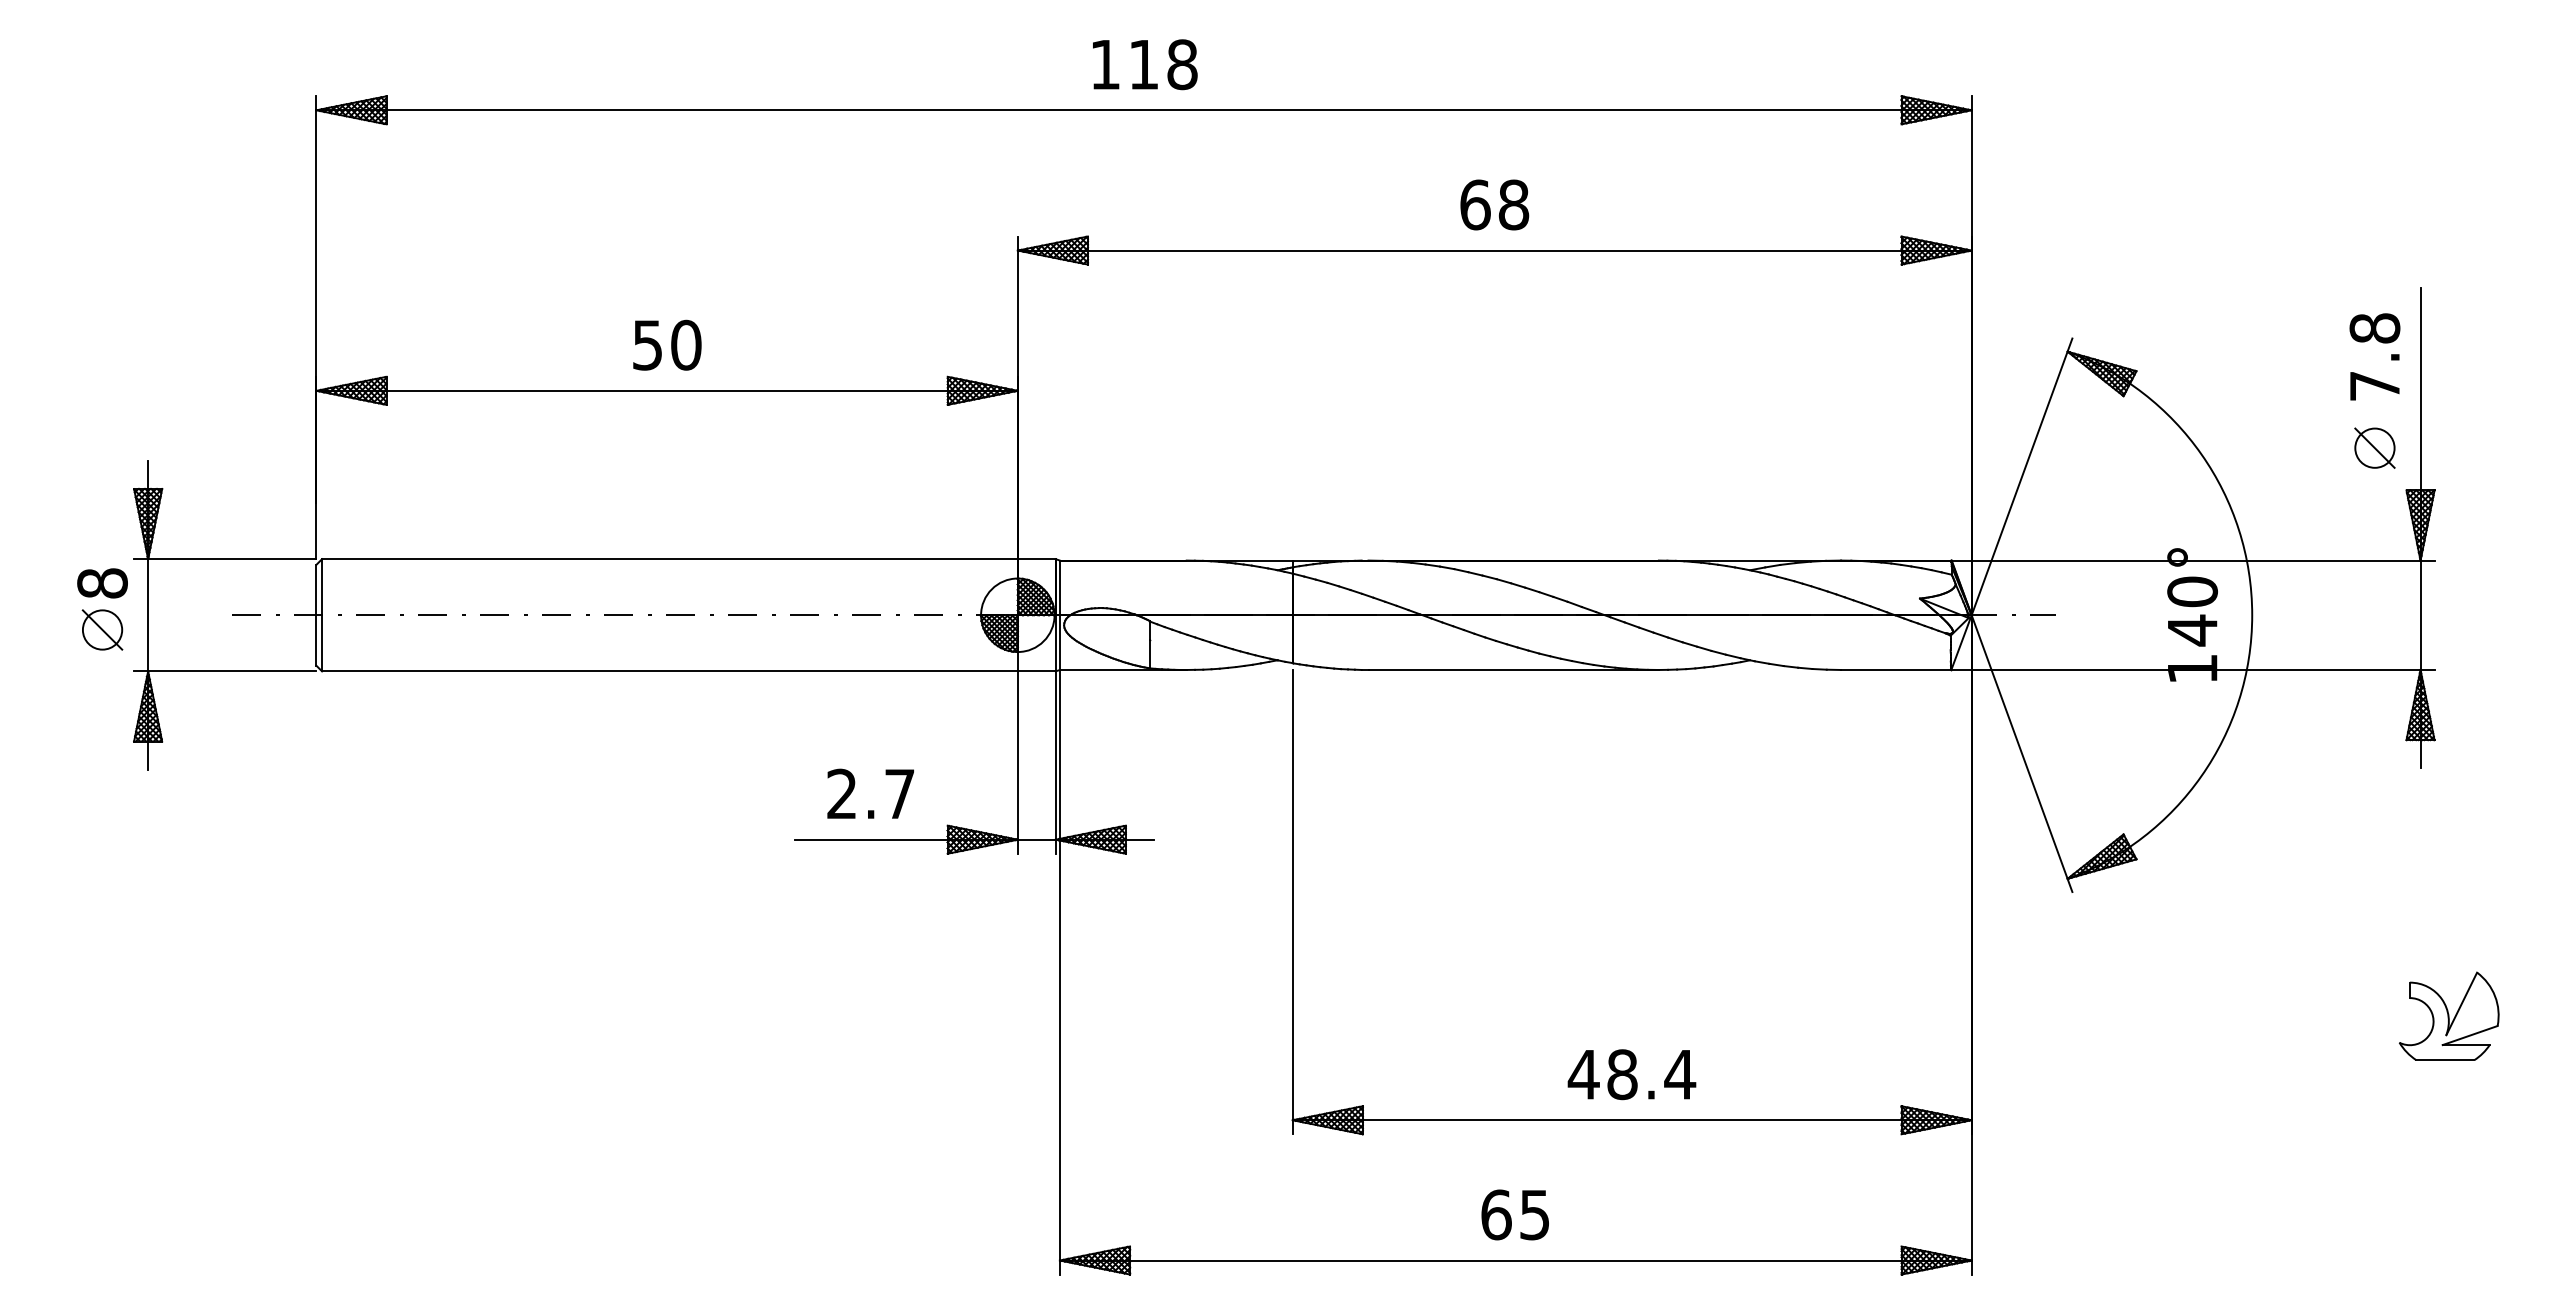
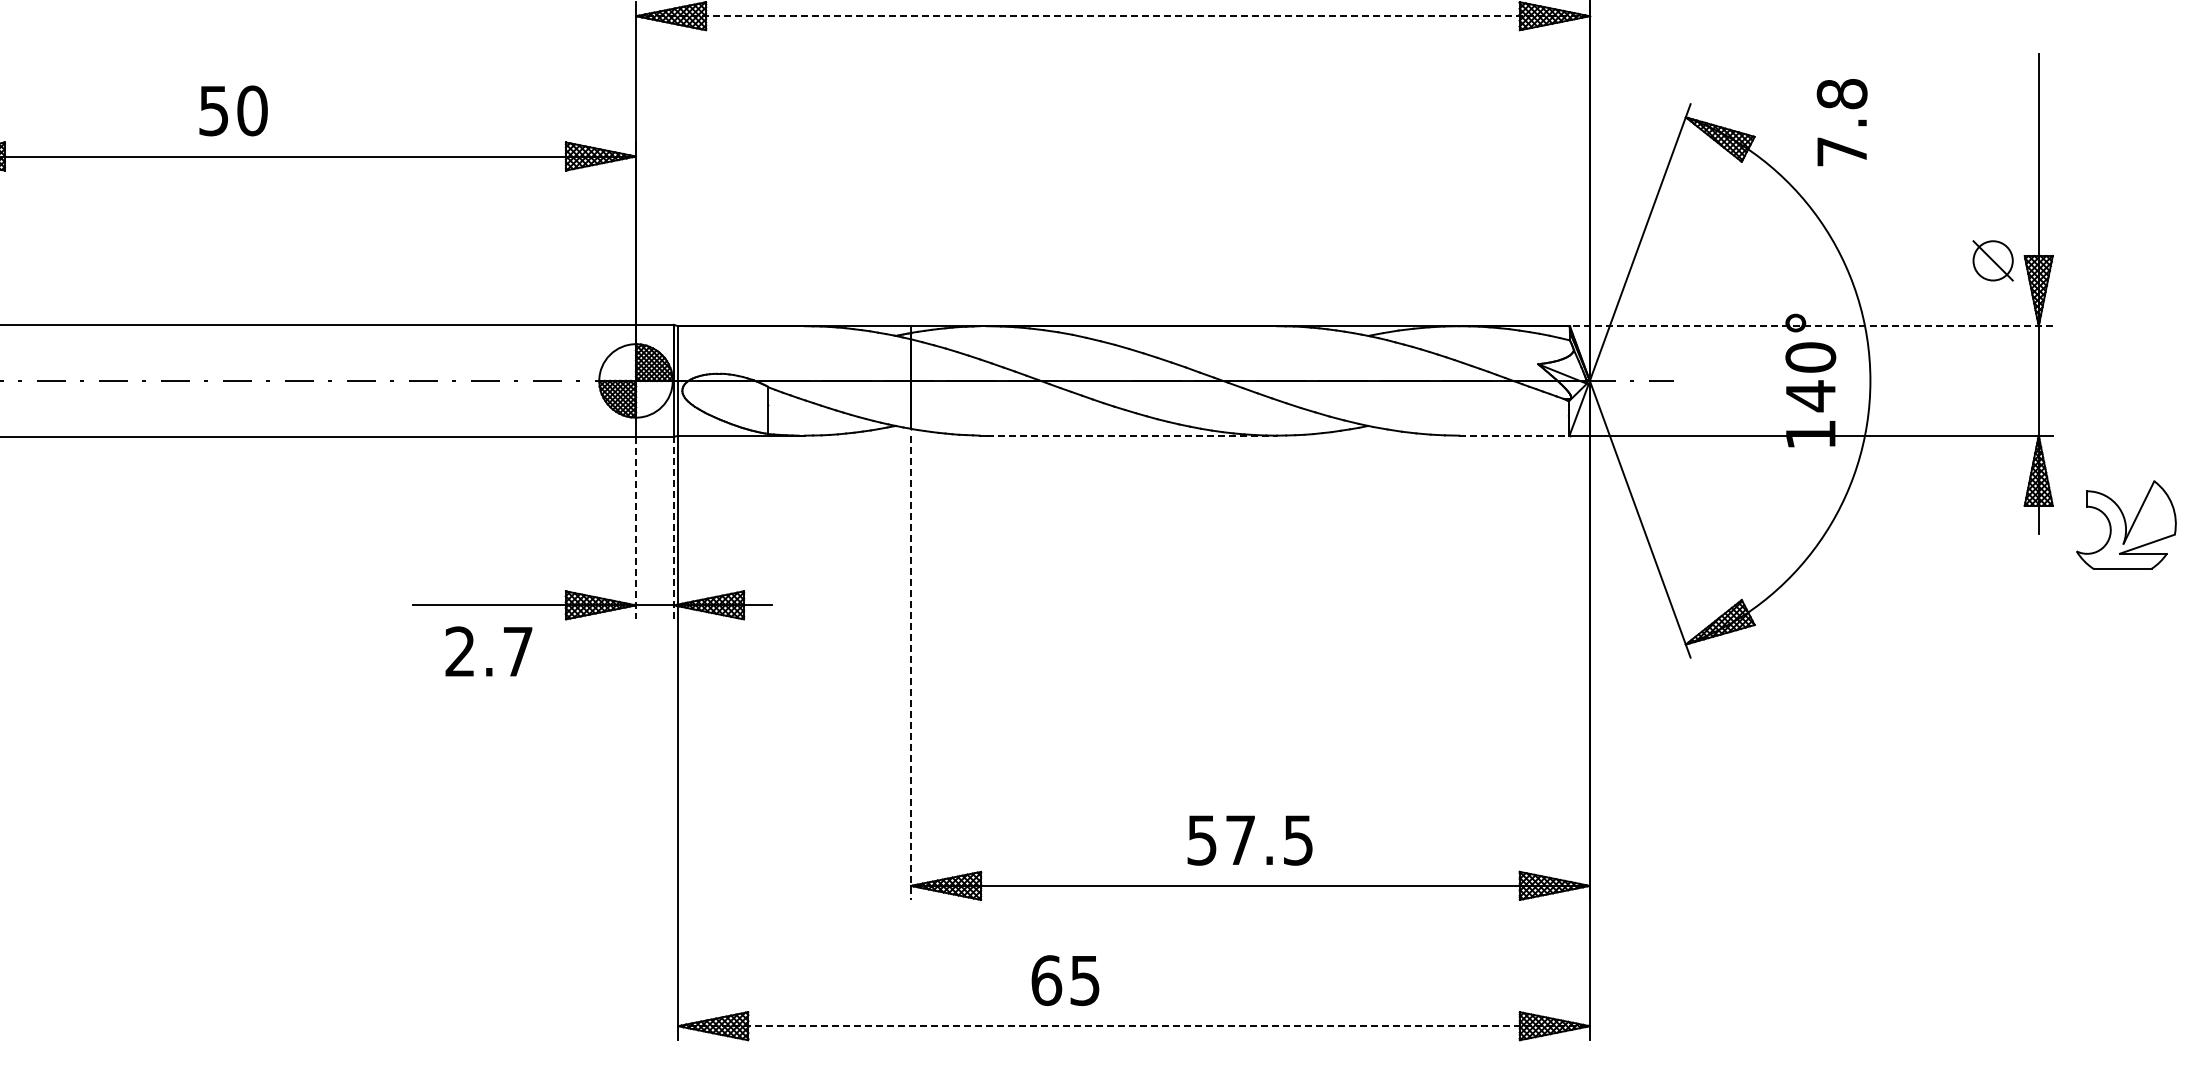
line: (1494, 250) -> (1112, 16), solid -> dashed
text: (667, 344) -> (233, 110), moved
text: (2374, 356) -> (1841, 122), moved
part: (2374, 447) -> (1992, 260), moved
line: (2192, 560) -> (1810, 326), solid -> dashed
line: (1514, 669) -> (1132, 435), solid -> dashed
line: (1896, 669) -> (1514, 435), solid -> dashed
line: (1055, 762) -> (673, 528), solid -> dashed
line: (1017, 763) -> (635, 529), solid -> dashed
text: (870, 793) -> (488, 651), moved
line: (1292, 902) -> (910, 668), solid -> dashed
part: (2449, 1015) -> (2126, 524), moved
text: (1631, 1074) -> (1249, 840), 48.4 -> 57.5
text: (1514, 1214) -> (1064, 980), moved
line: (1515, 1260) -> (1133, 1026), solid -> dashed

